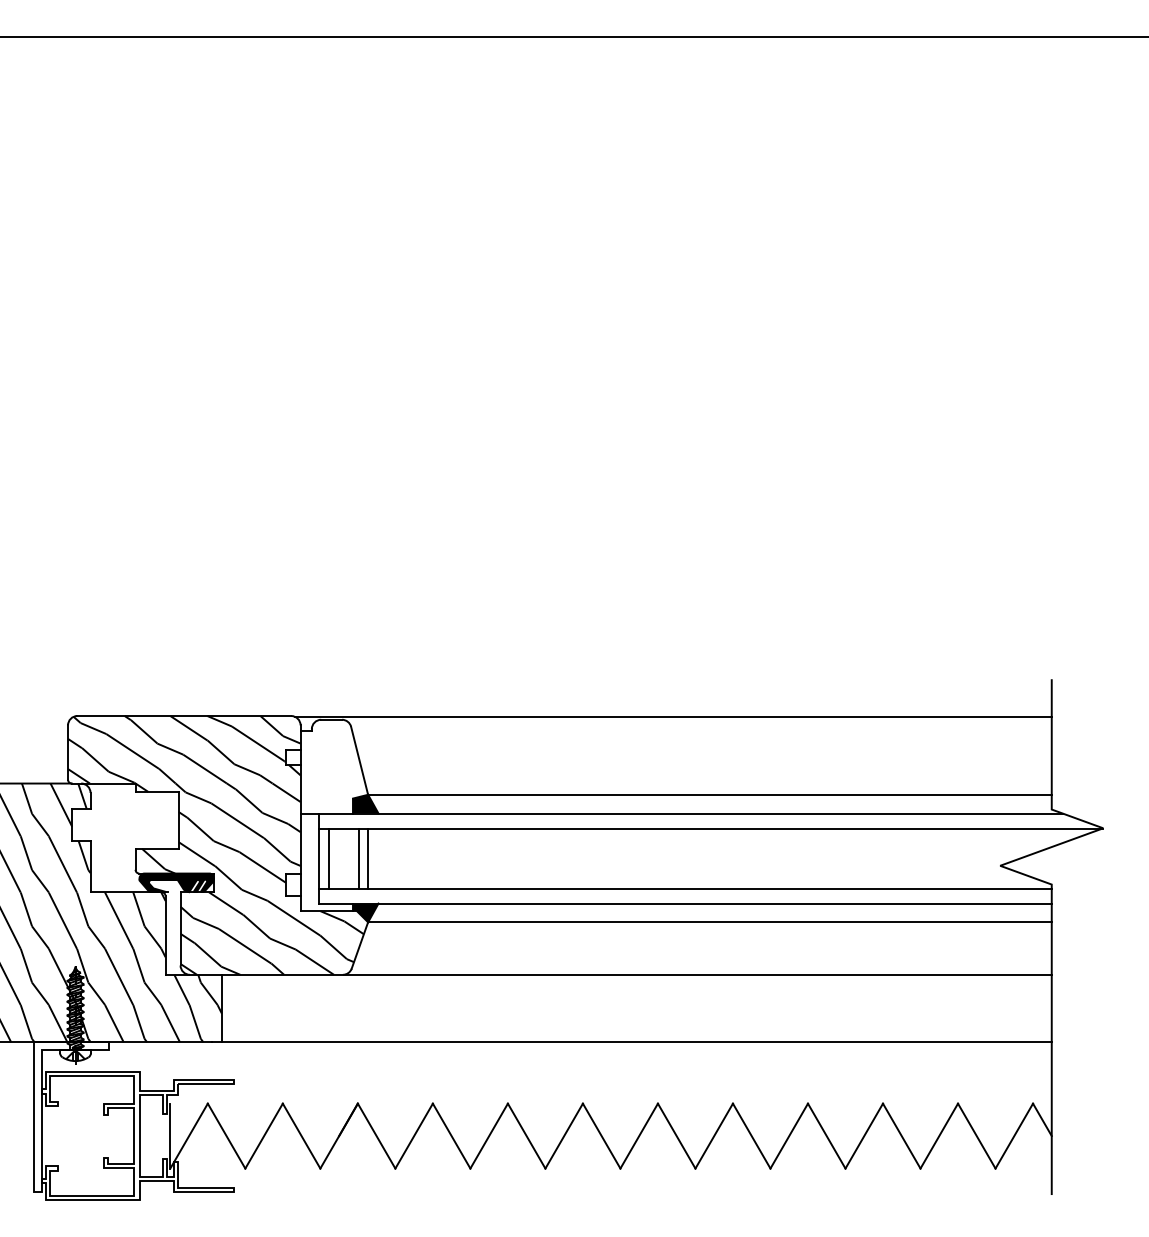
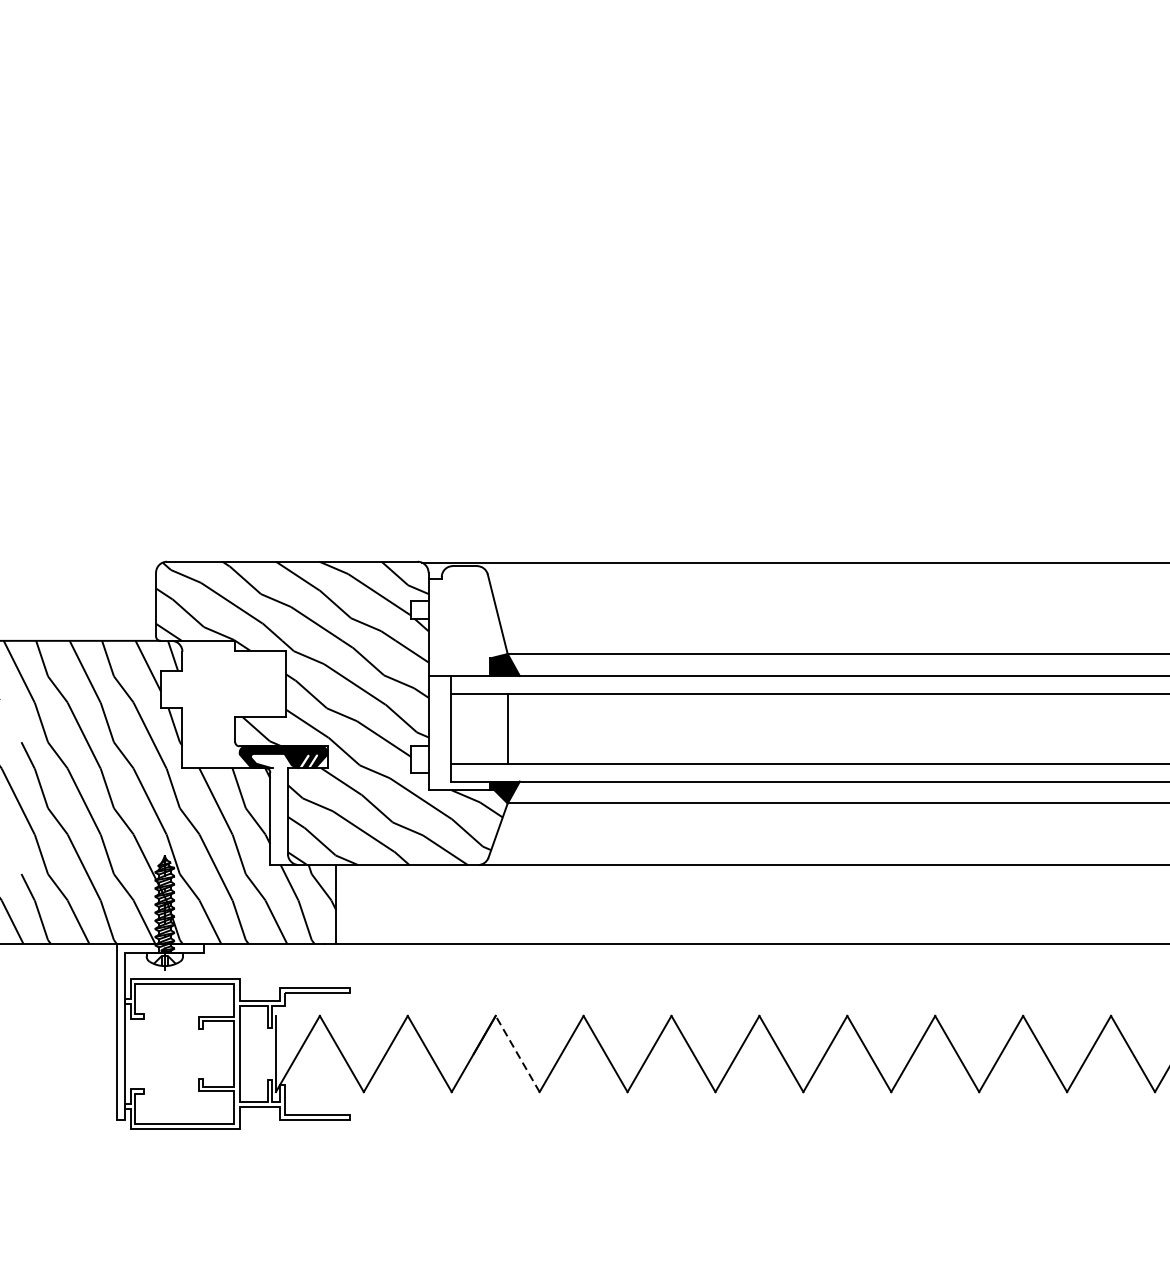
line: (328, 858) -> (461, 728), removed
line: (358, 858) -> (496, 728), removed
line: (376, 1136) -> (517, 1054), solid -> dashed

